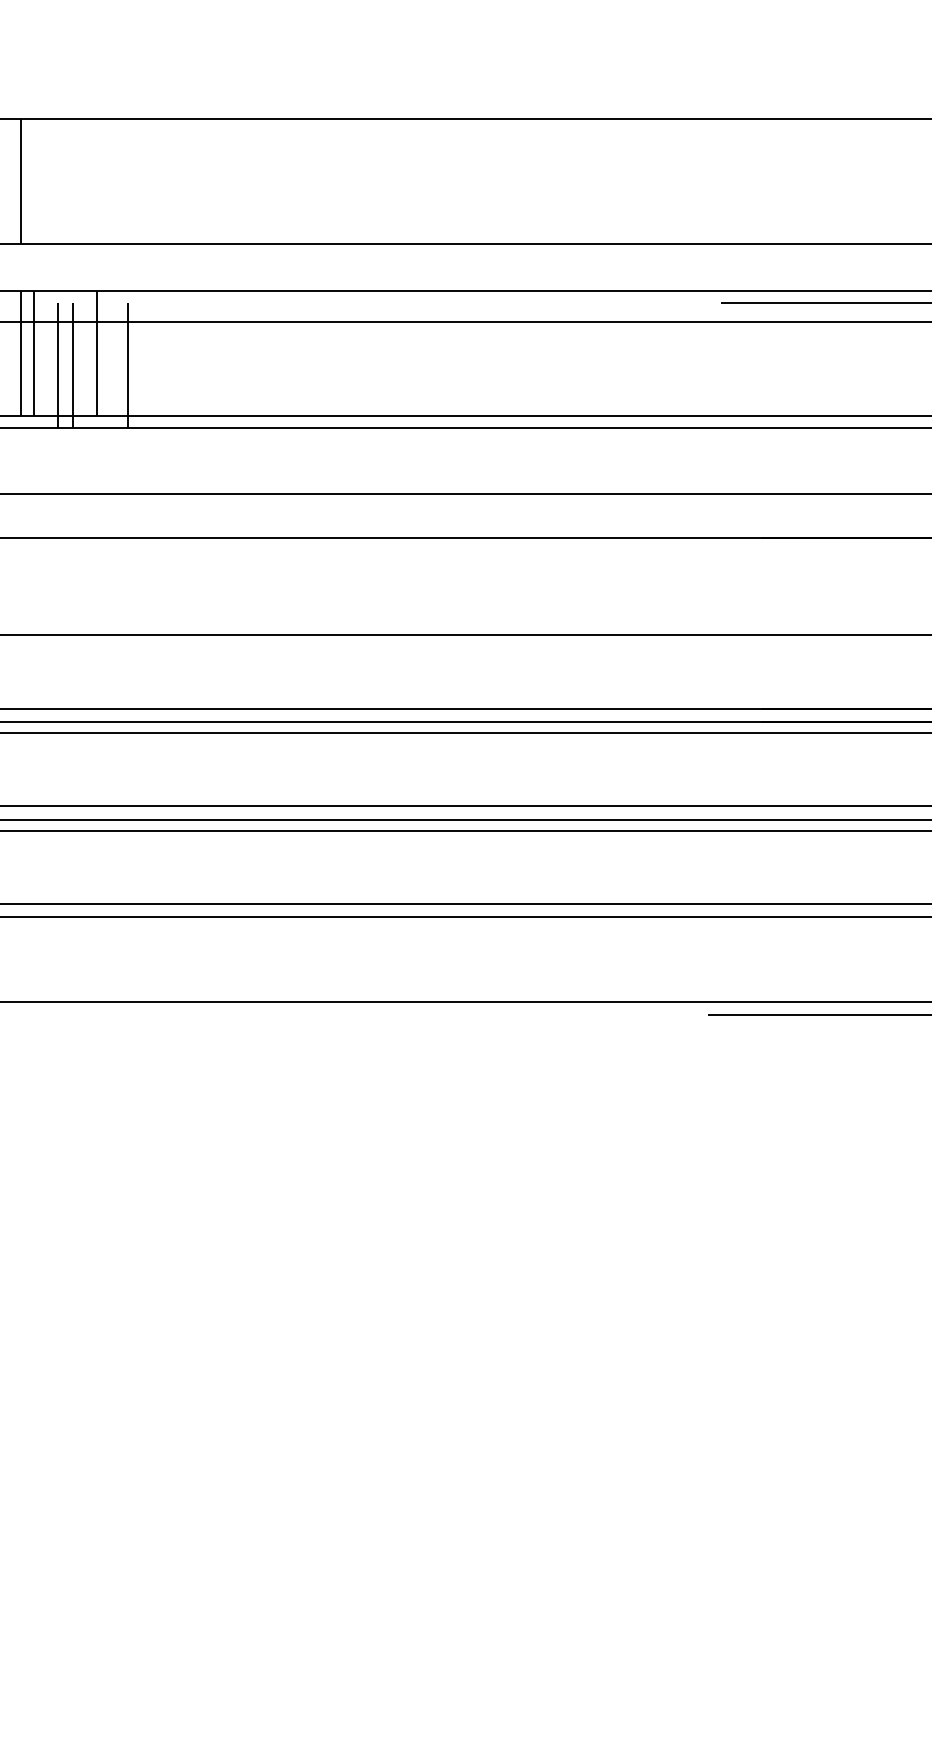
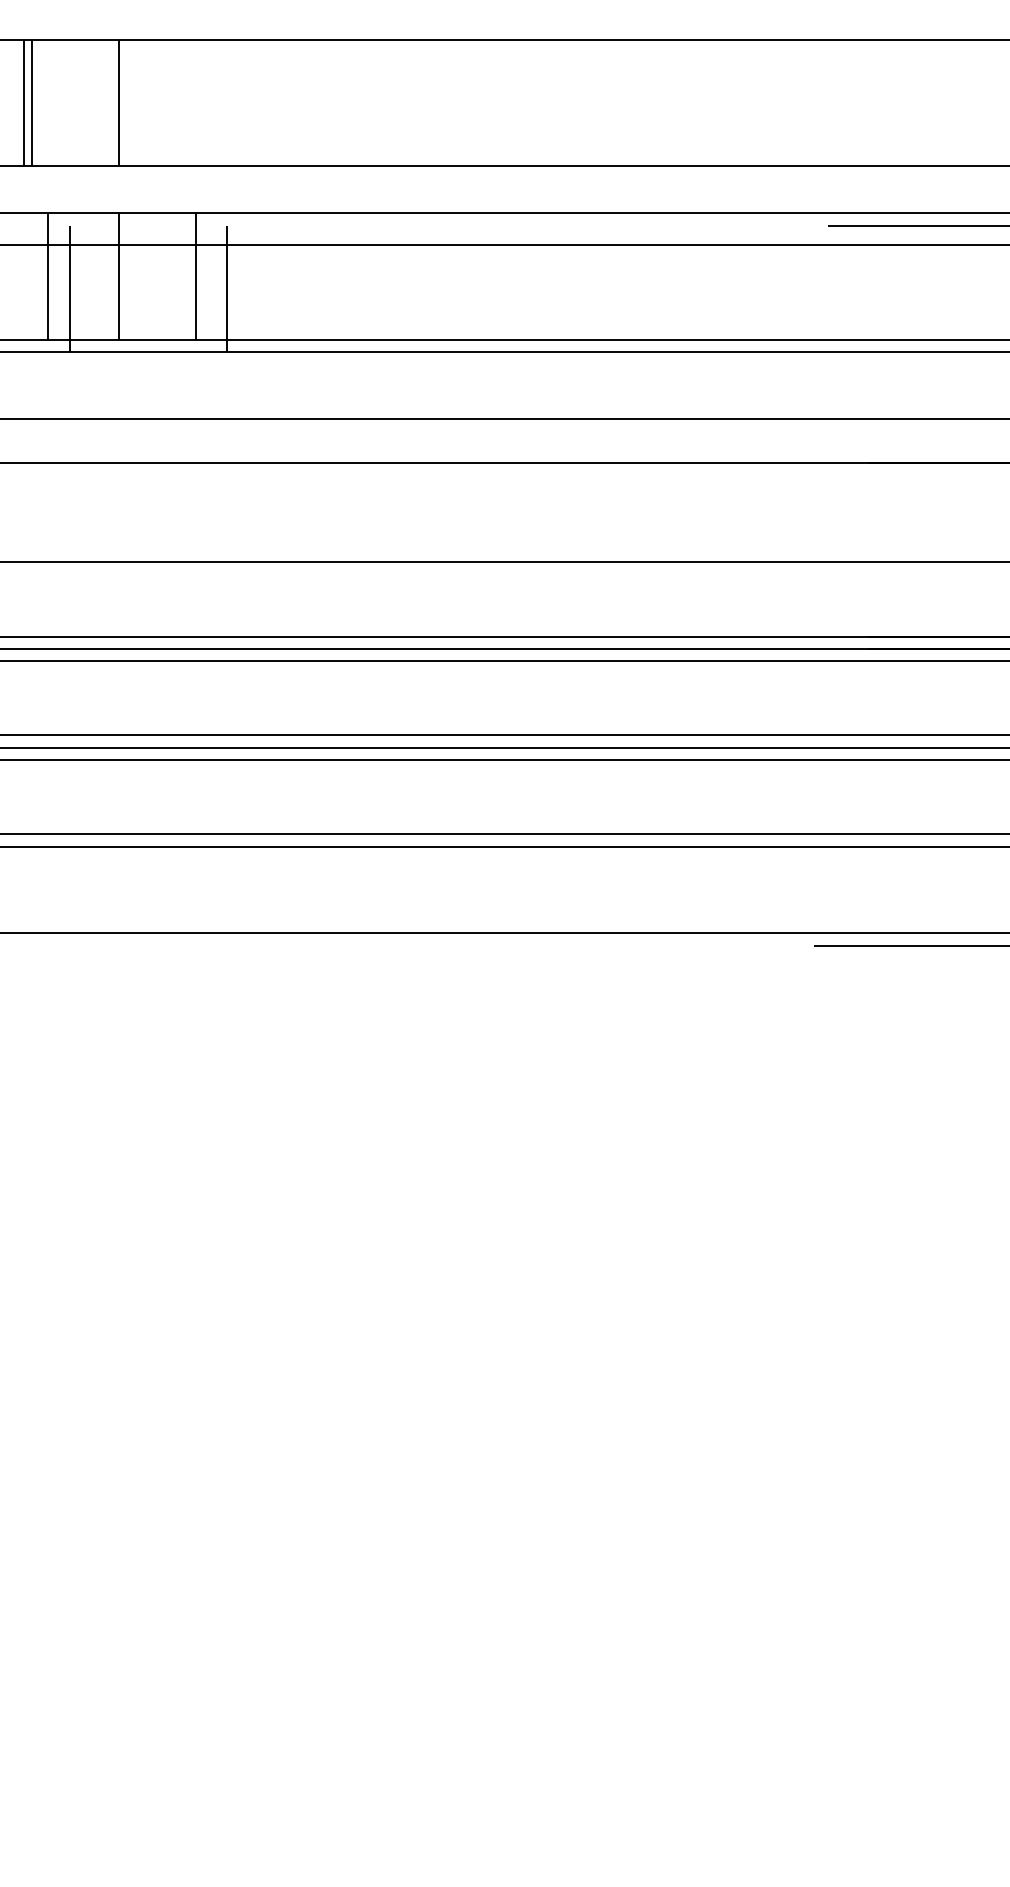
line: (33, 353) -> (131, 276), removed
line: (58, 366) -> (156, 289), removed
line: (72, 366) -> (171, 289), removed

